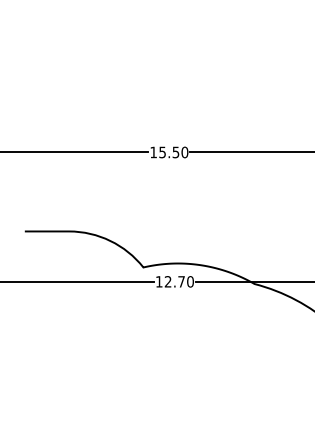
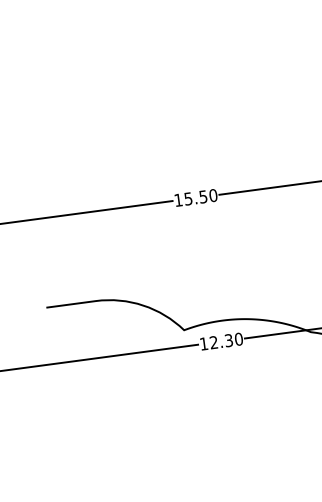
text: (181, 281) -> (228, 340), 12.70 -> 12.30

